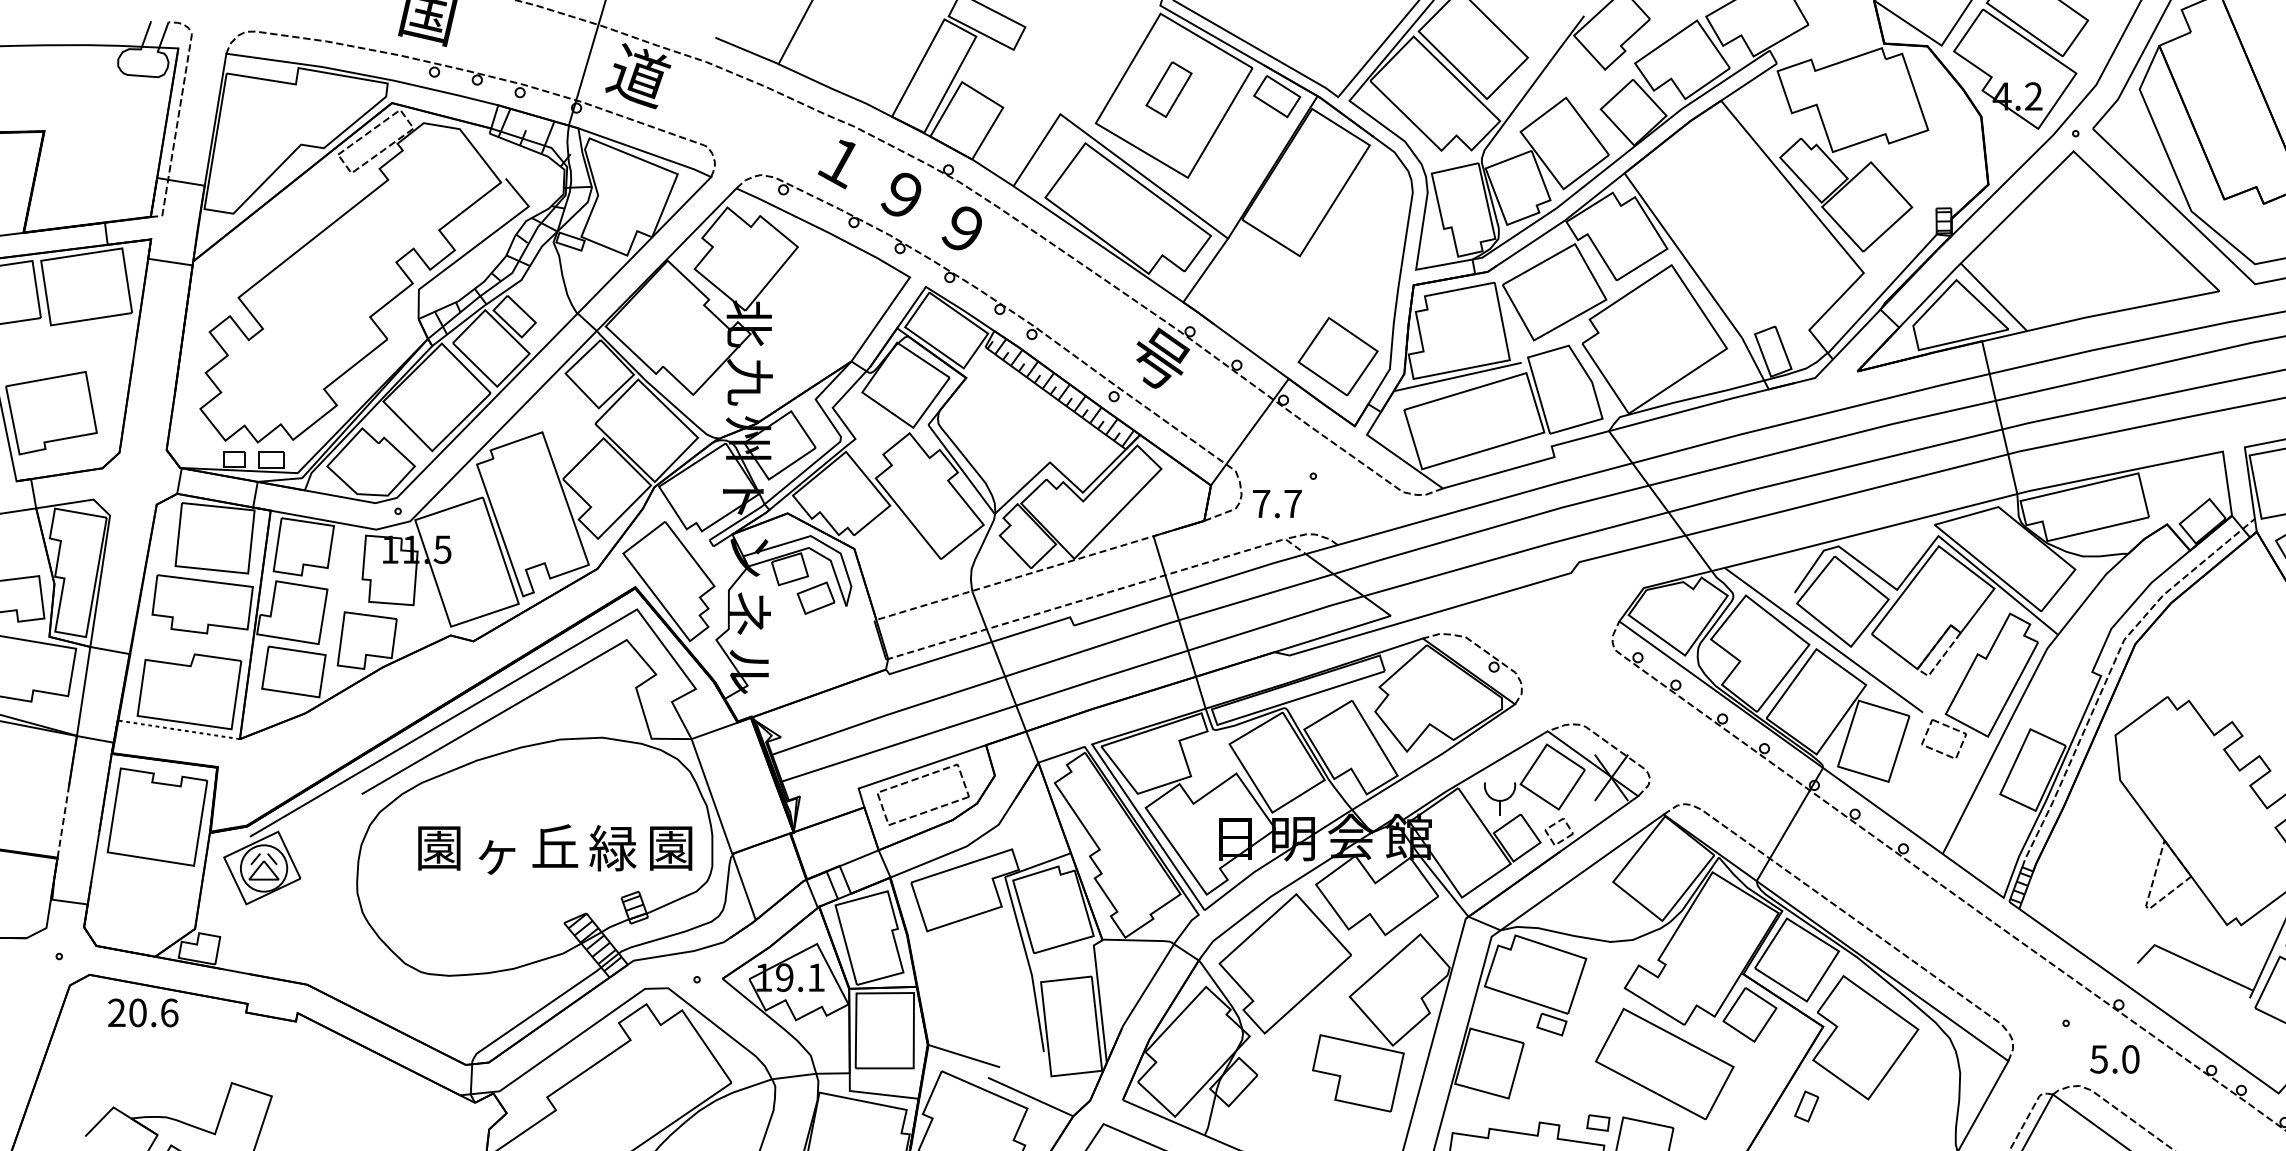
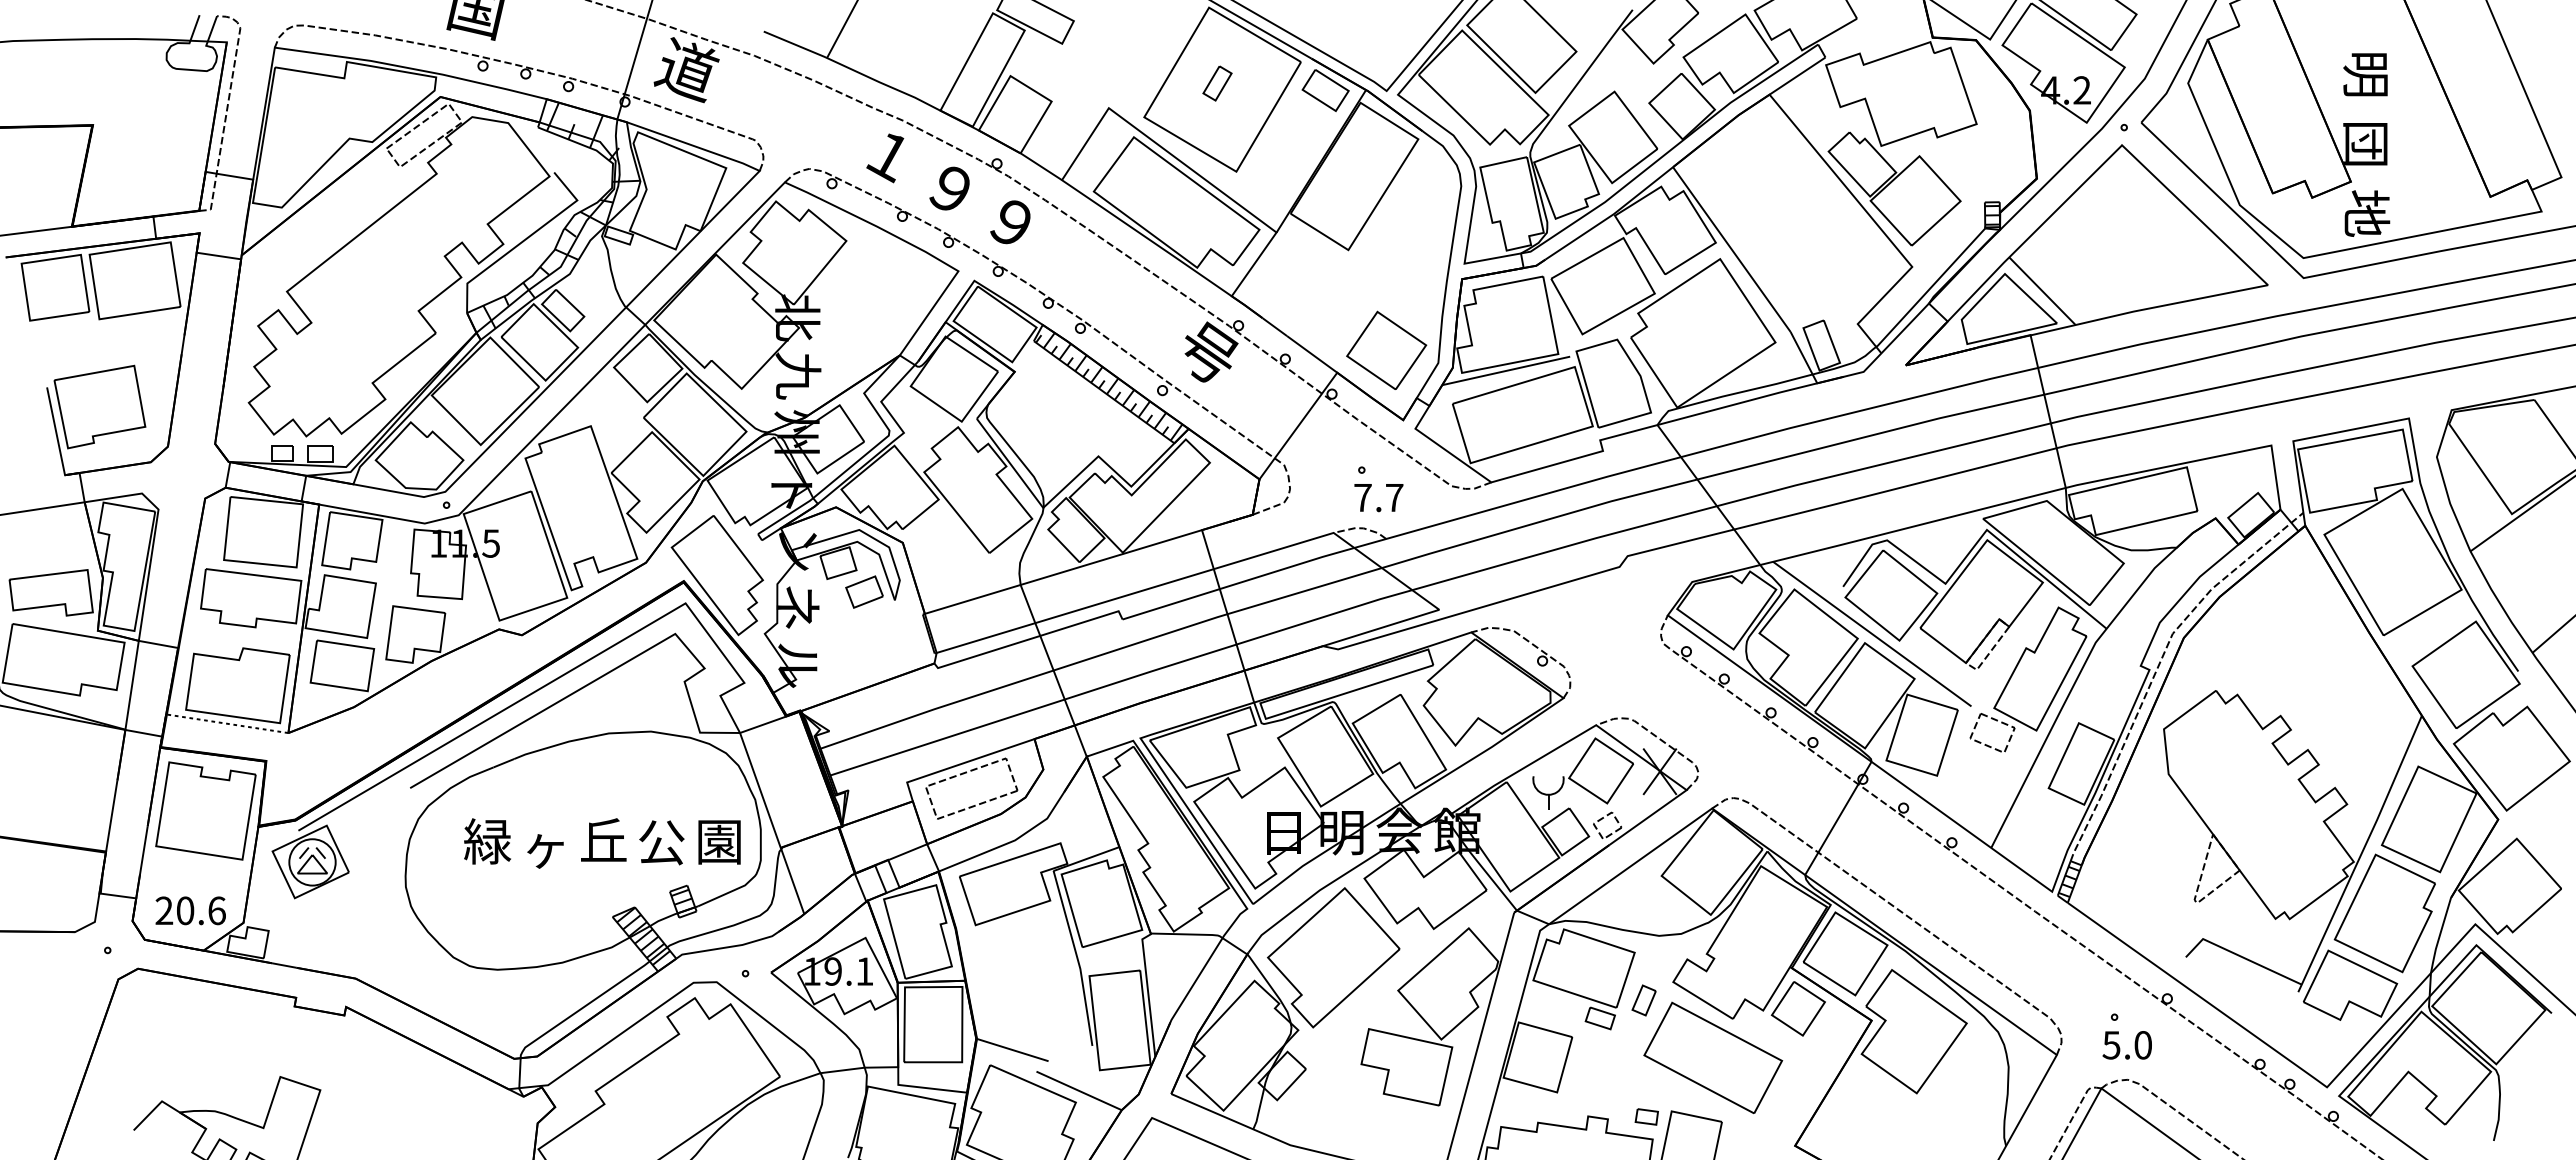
part: (1169, 89) -> (1217, 83), size x0.62
text: (1277, 504) -> (1378, 498), moved
line: (1026, 574) -> (1074, 568), dashed -> solid
line: (1098, 595) -> (1146, 589), dashed -> solid
line: (63, 822) -> (111, 816), dashed -> solid
text: (439, 847) -> (487, 841), 園 -> 緑
text: (613, 848) -> (661, 842), 緑 -> 公
text: (143, 1012) -> (190, 910), moved
text: (2114, 1059) -> (2126, 1045), moved
part: (1806, 1106) -> (1643, 1000), moved

